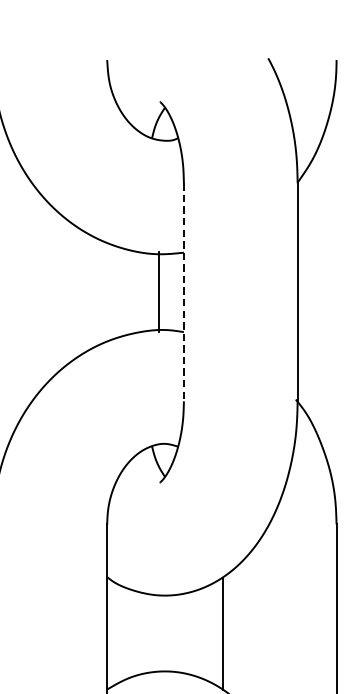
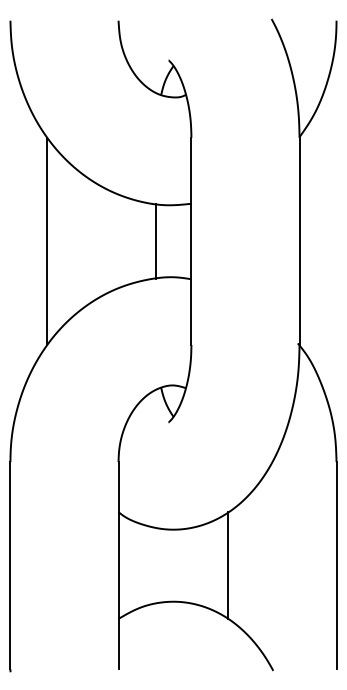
line: (32, 291) -> (47, 240), added
line: (158, 292) -> (155, 241), moved
line: (183, 292) -> (191, 241), dashed -> solid

